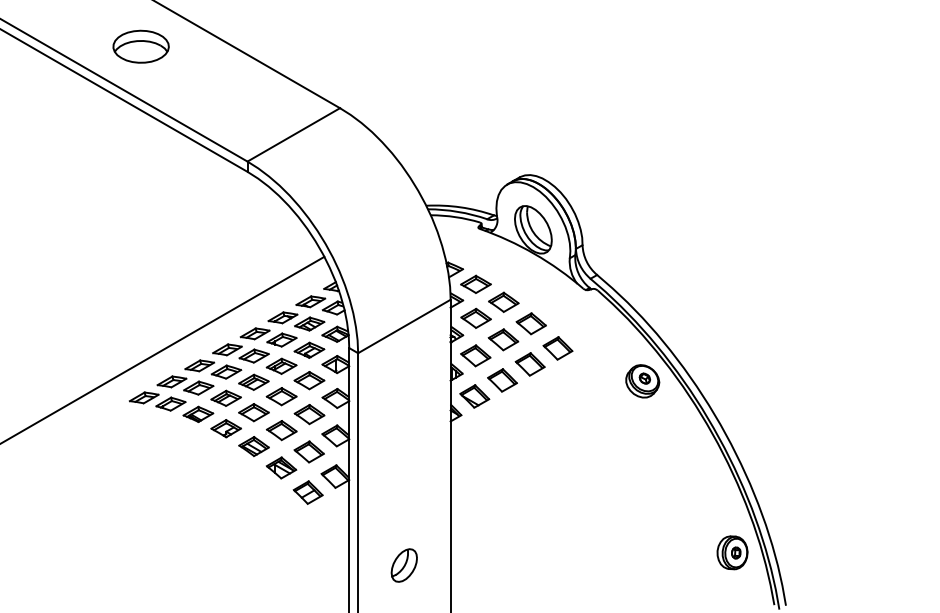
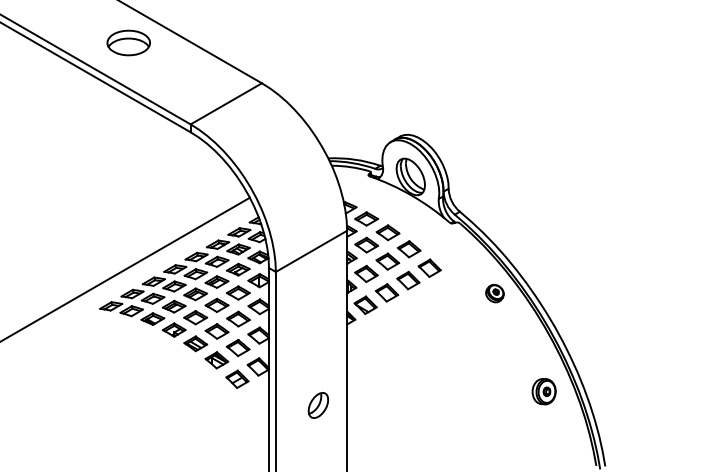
part: (140, 46) -> (128, 42), moved
part: (642, 381) -> (494, 293), size x0.7
part: (731, 552) -> (543, 391), moved
part: (404, 565) -> (318, 405), moved

